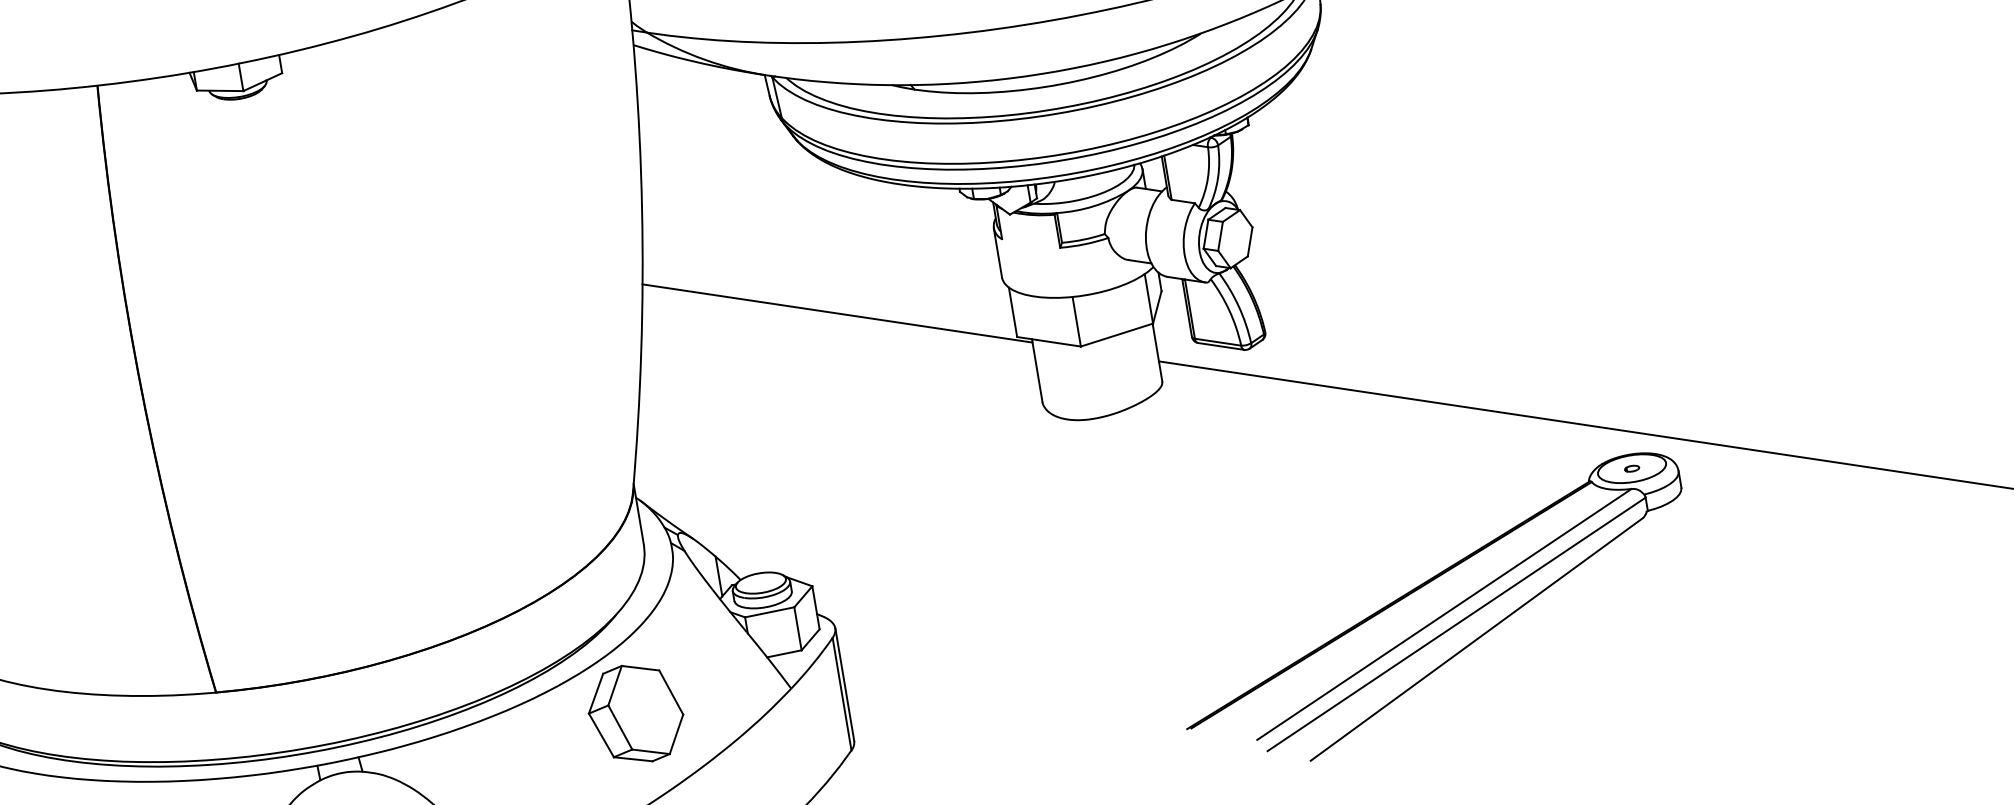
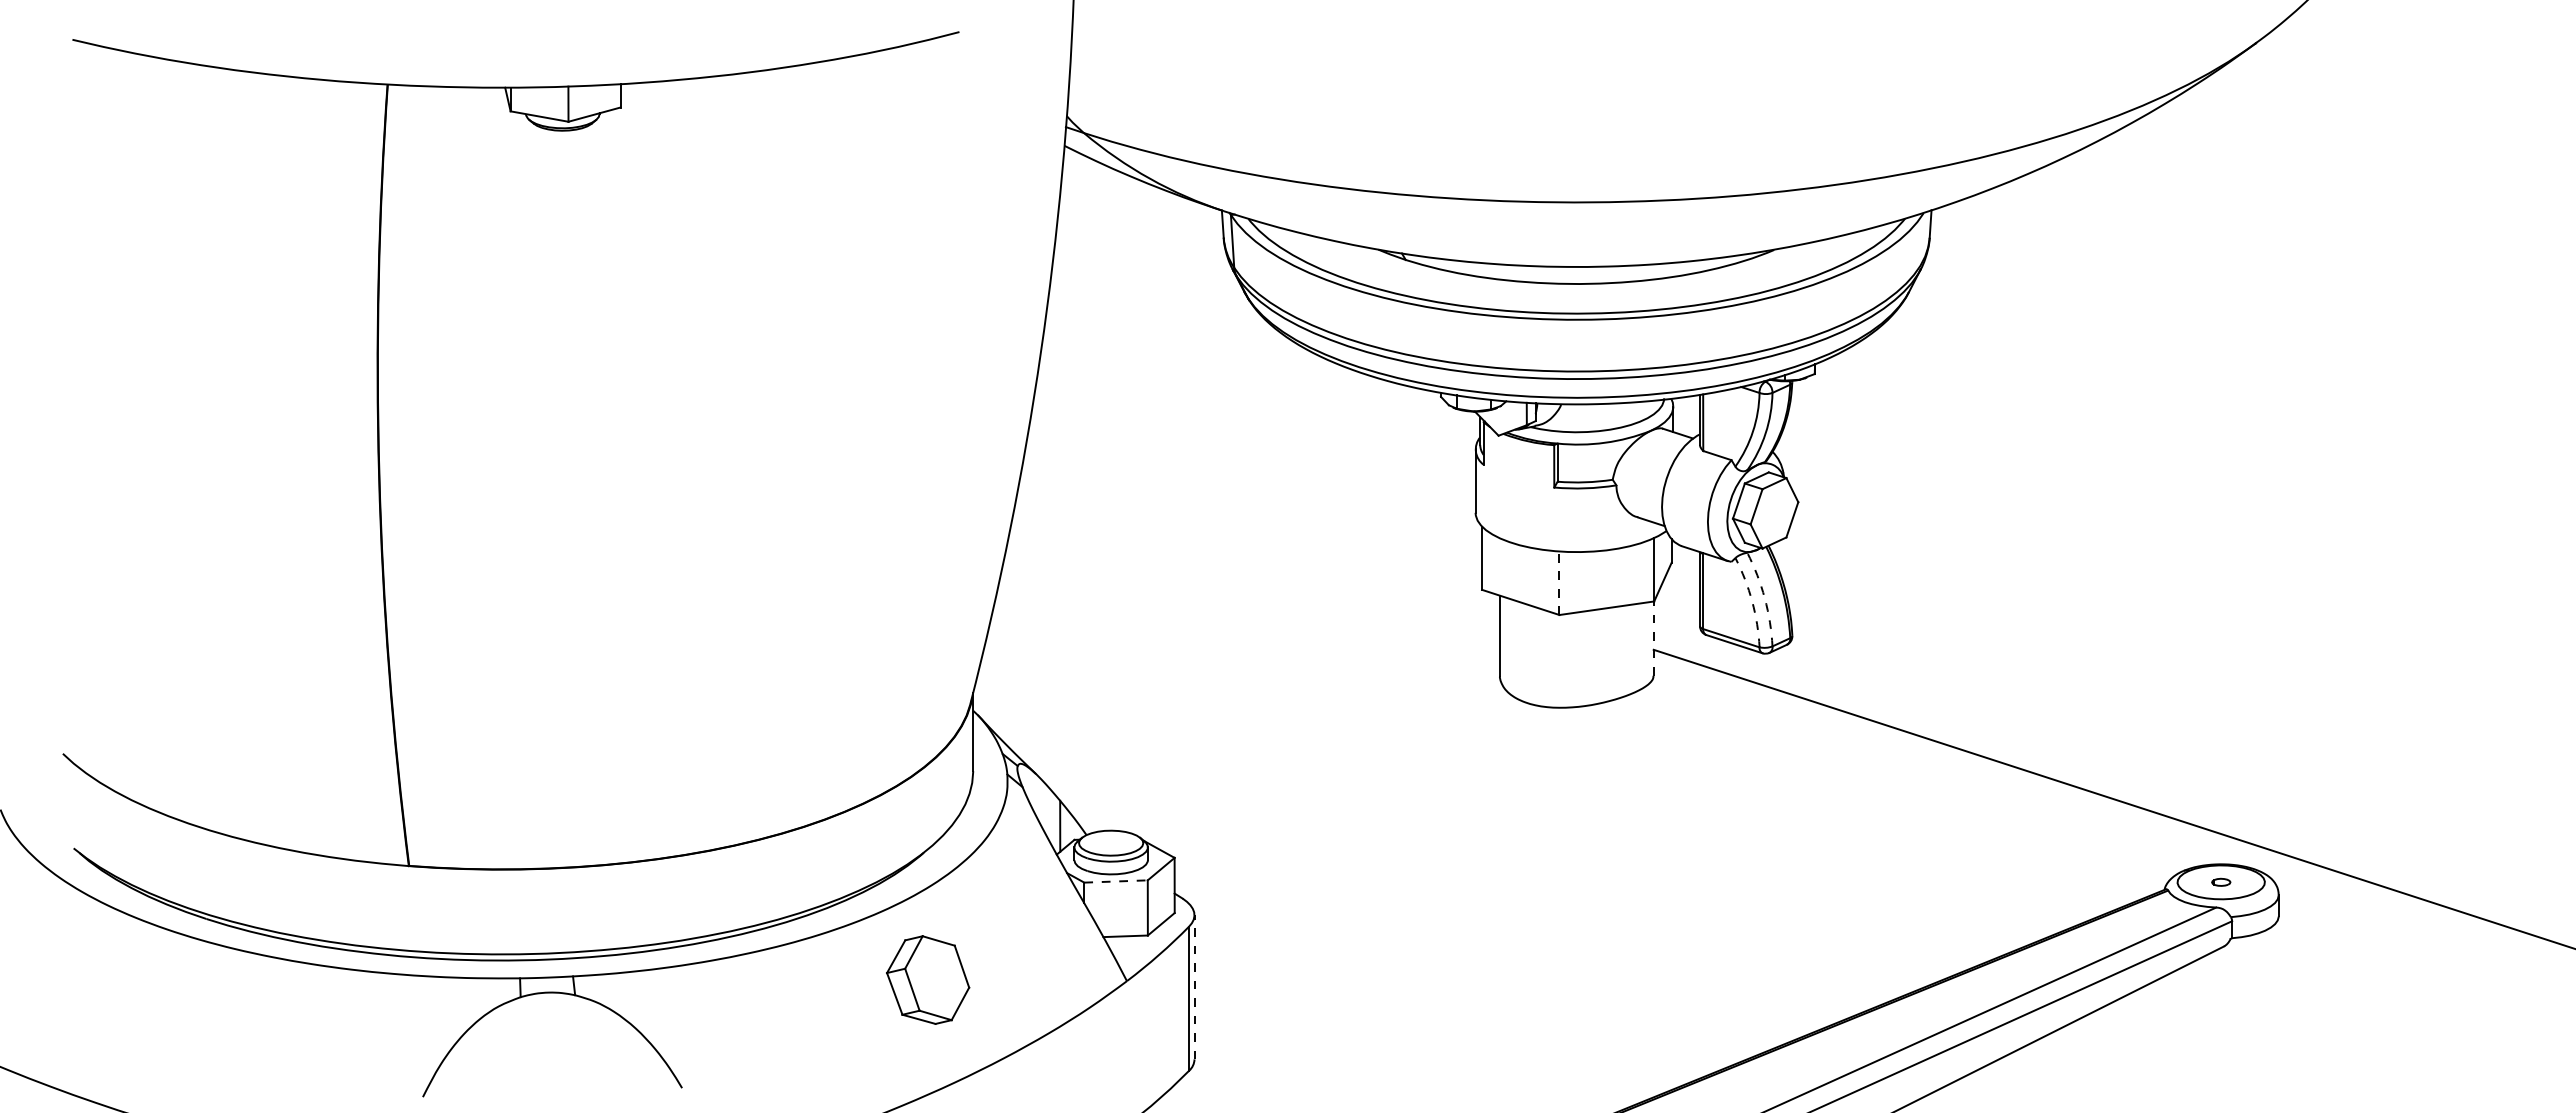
arc: (1238, 306) -> (1764, 598), solid -> dashed
arc: (1229, 310) -> (1752, 601), solid -> dashed
line: (837, 313) -> (1262, 522), removed
line: (1076, 321) -> (1559, 583), solid -> dashed
line: (1157, 352) -> (1653, 638), solid -> dashed
line: (770, 612) -> (1116, 881), solid -> dashed
line: (844, 684) -> (1194, 986), solid -> dashed
part: (635, 713) -> (927, 979), size x0.7

